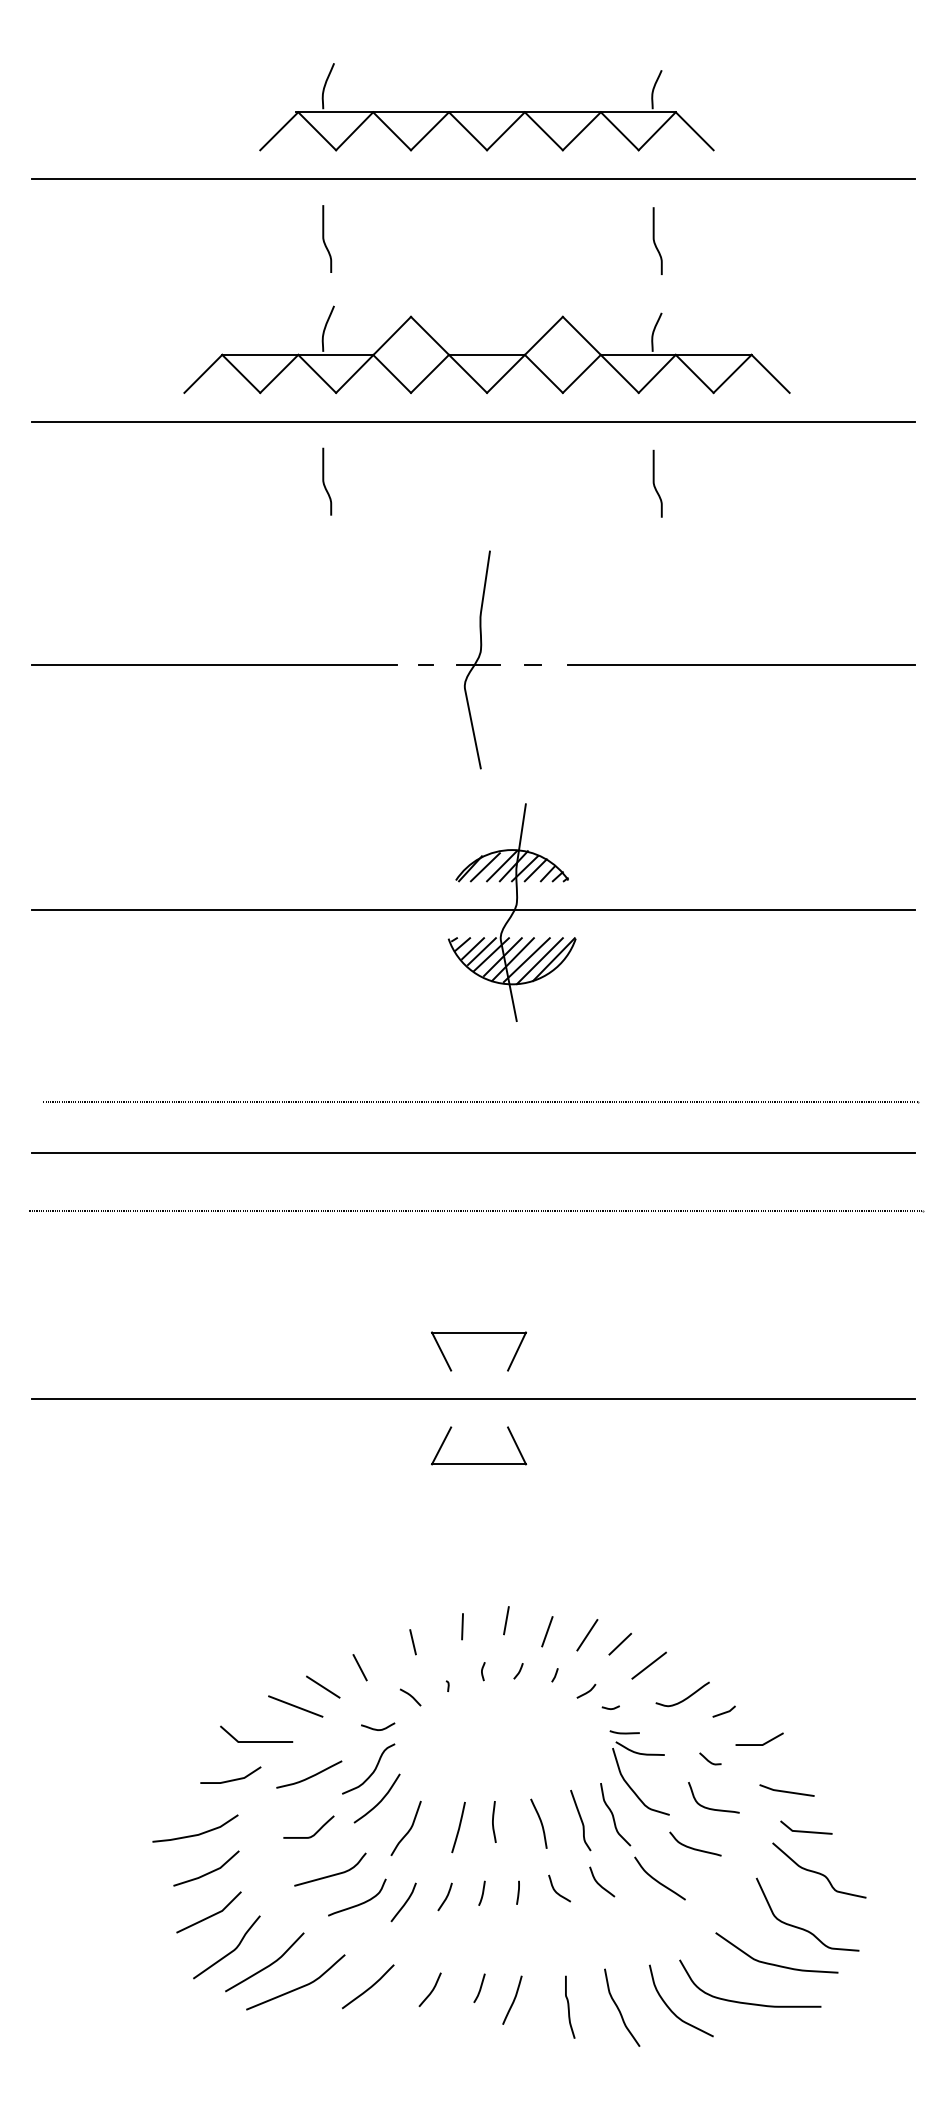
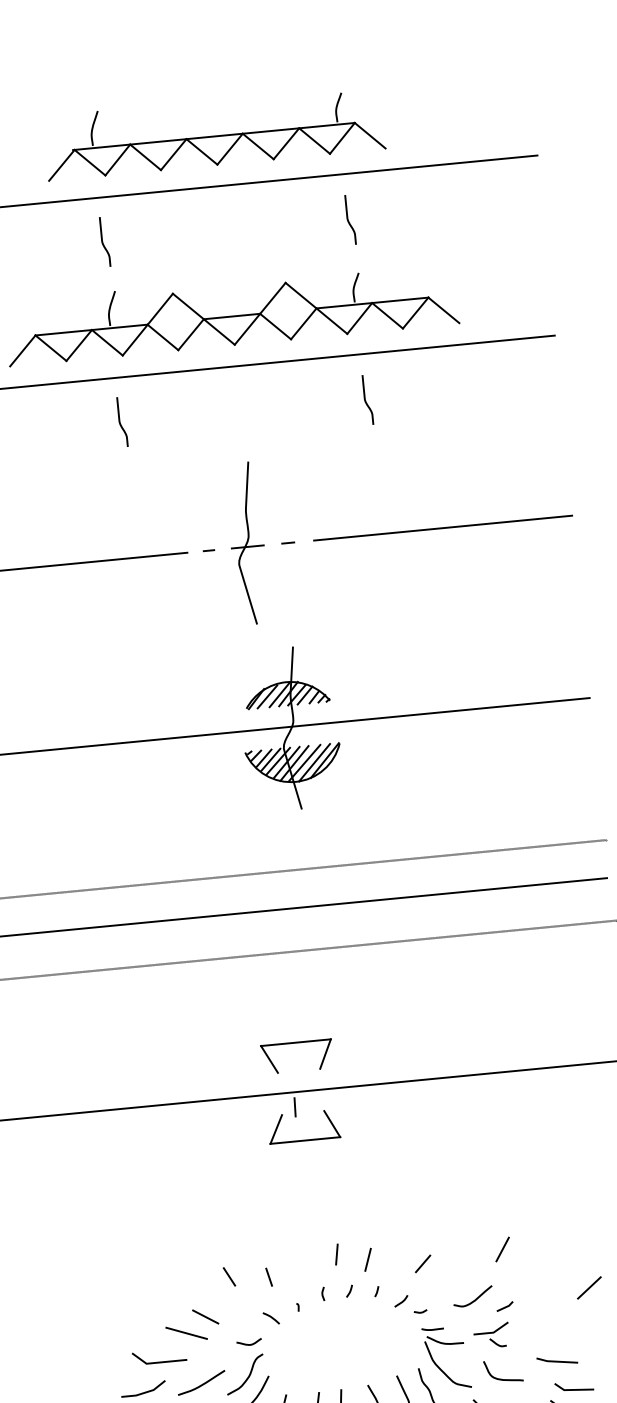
line: (462, 1626) -> (295, 1107), moved
line: (587, 1635) -> (502, 1249), moved
line: (648, 1665) -> (588, 1287), moved
line: (359, 1667) -> (228, 1276), moved
line: (759, 1744) -> (491, 1332), moved

